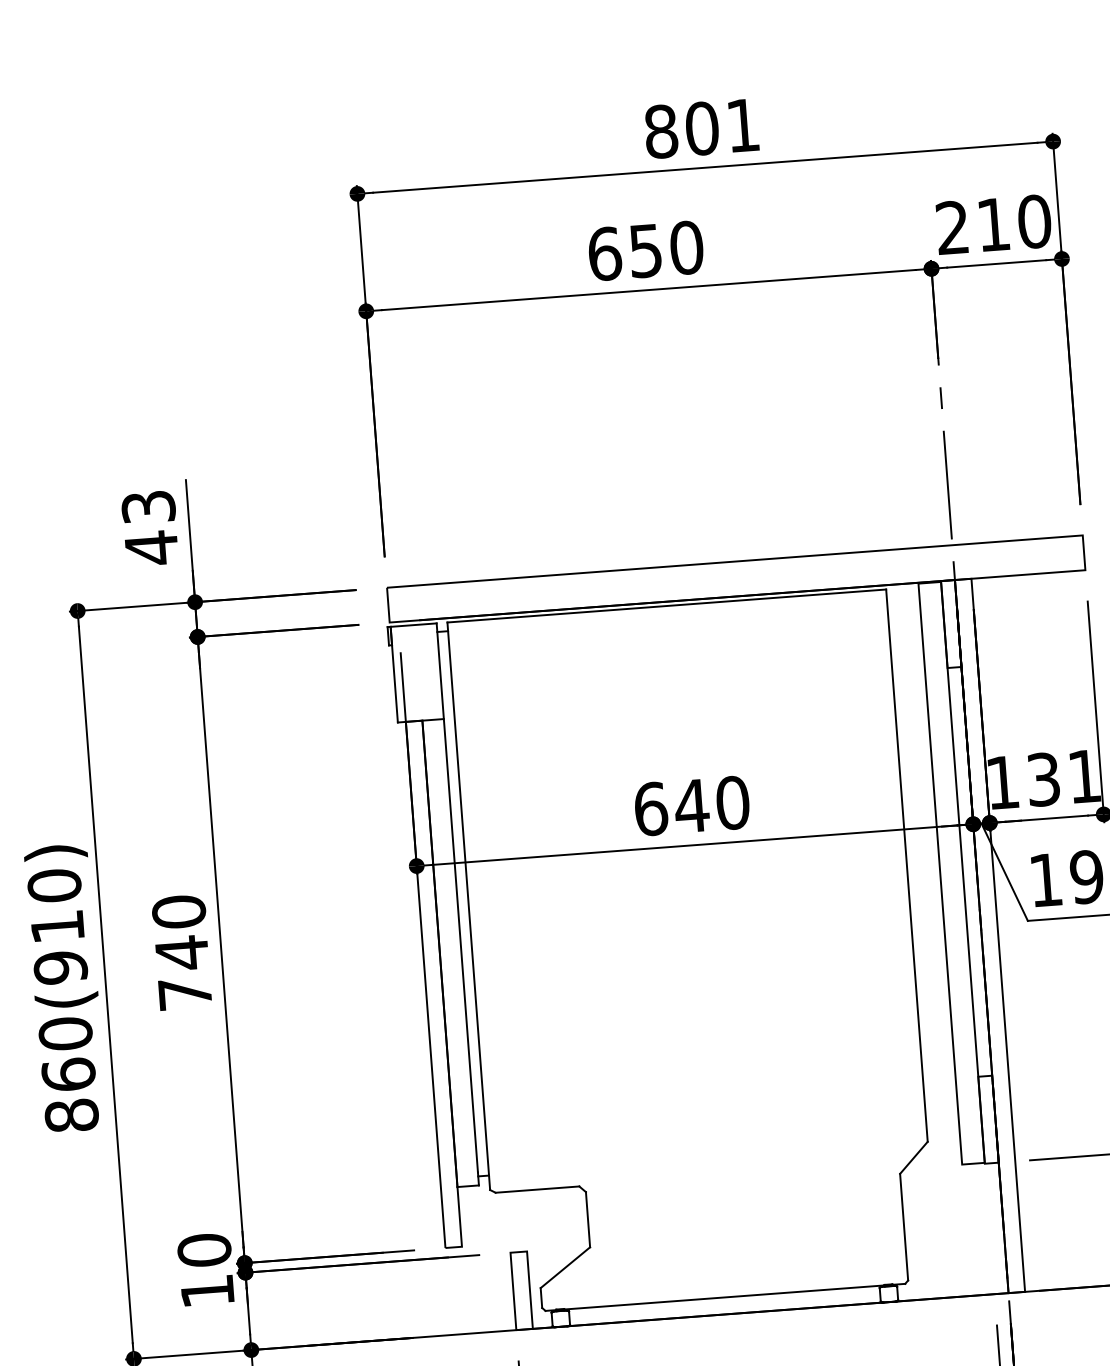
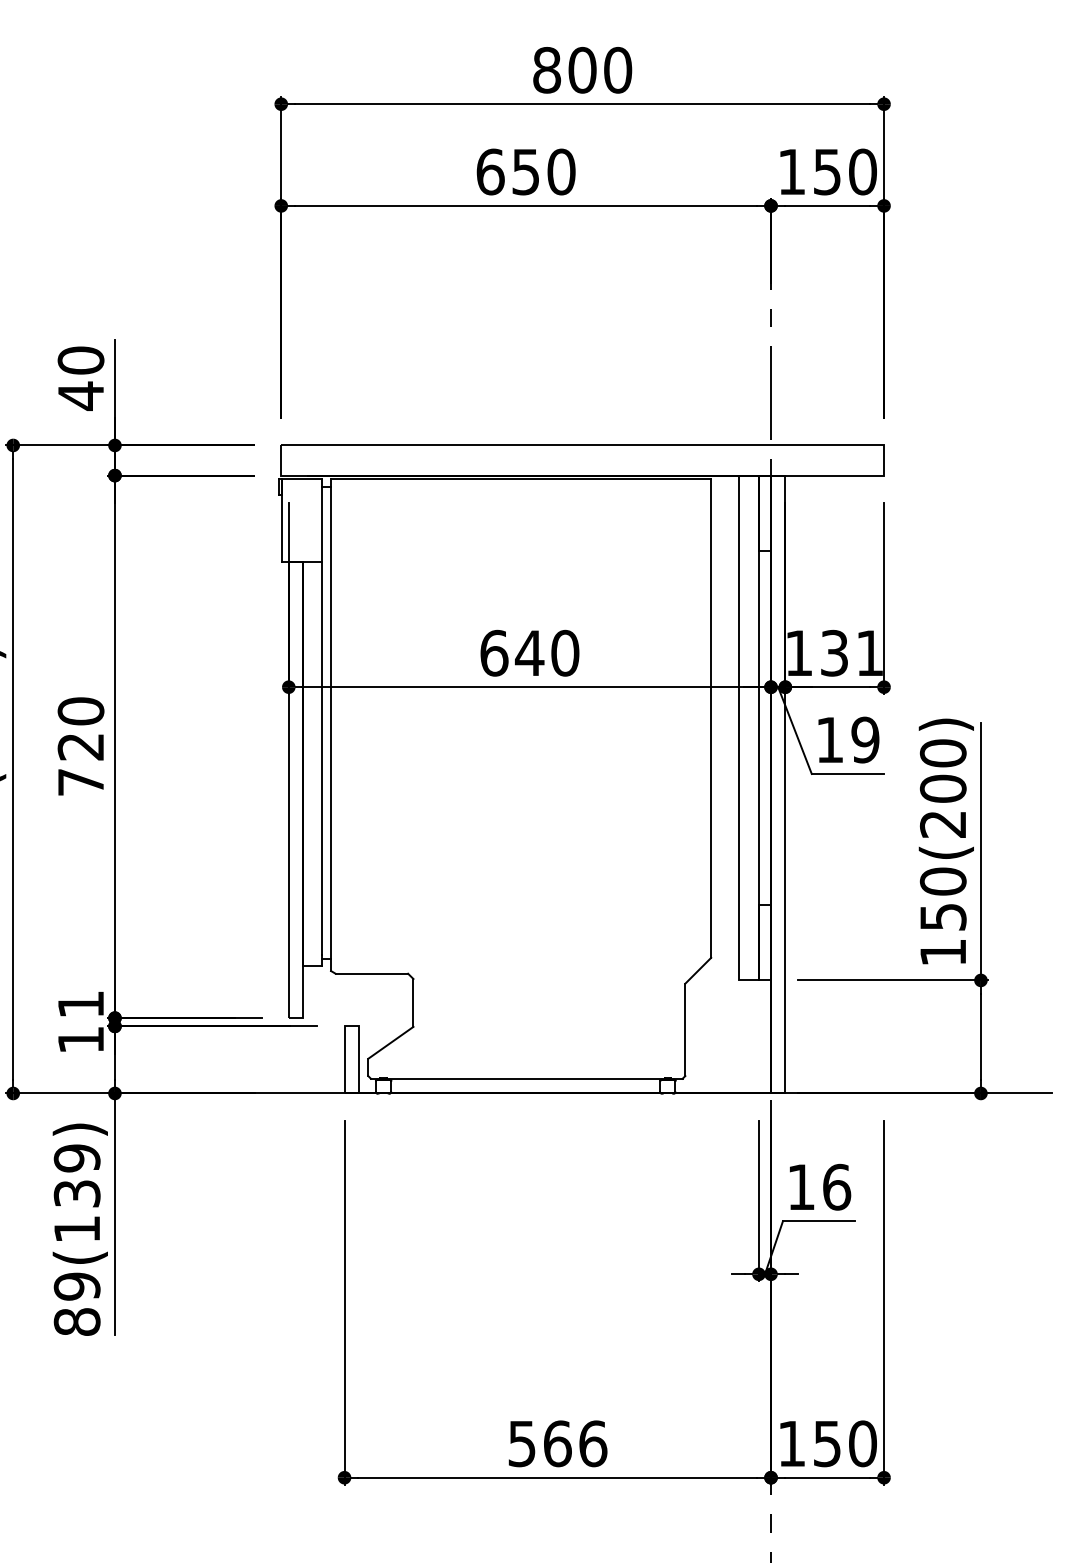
text: (743, 124) -> (618, 69), 801 -> 800
text: (972, 225) -> (809, 171), 210 -> 150
text: (147, 507) -> (80, 360), 43 -> 40
text: (181, 952) -> (80, 746), 740 -> 720
text: (203, 1250) -> (80, 1004), 10 -> 11

